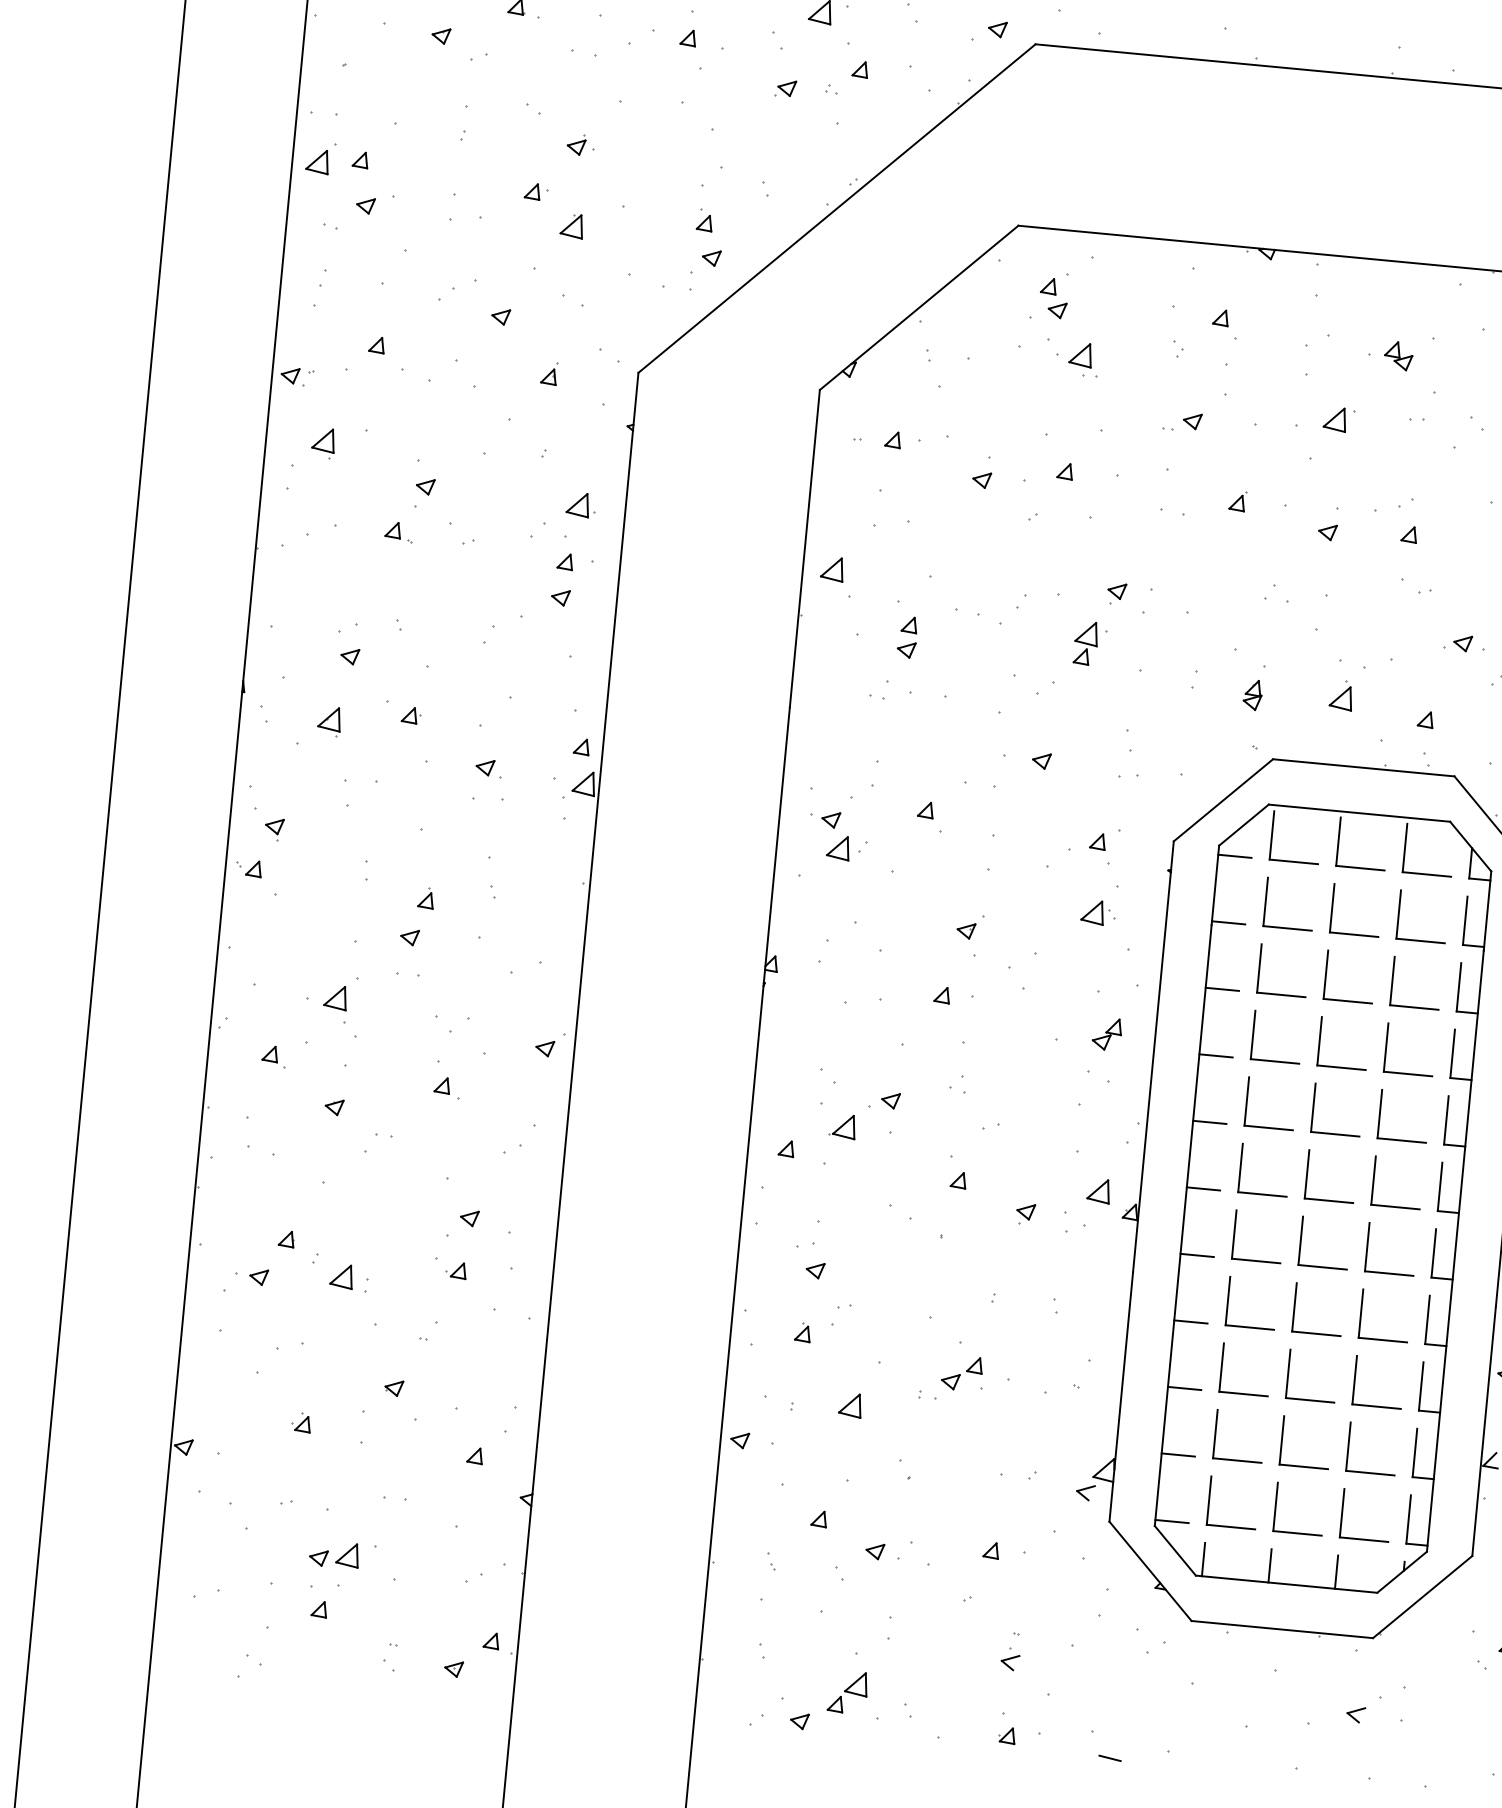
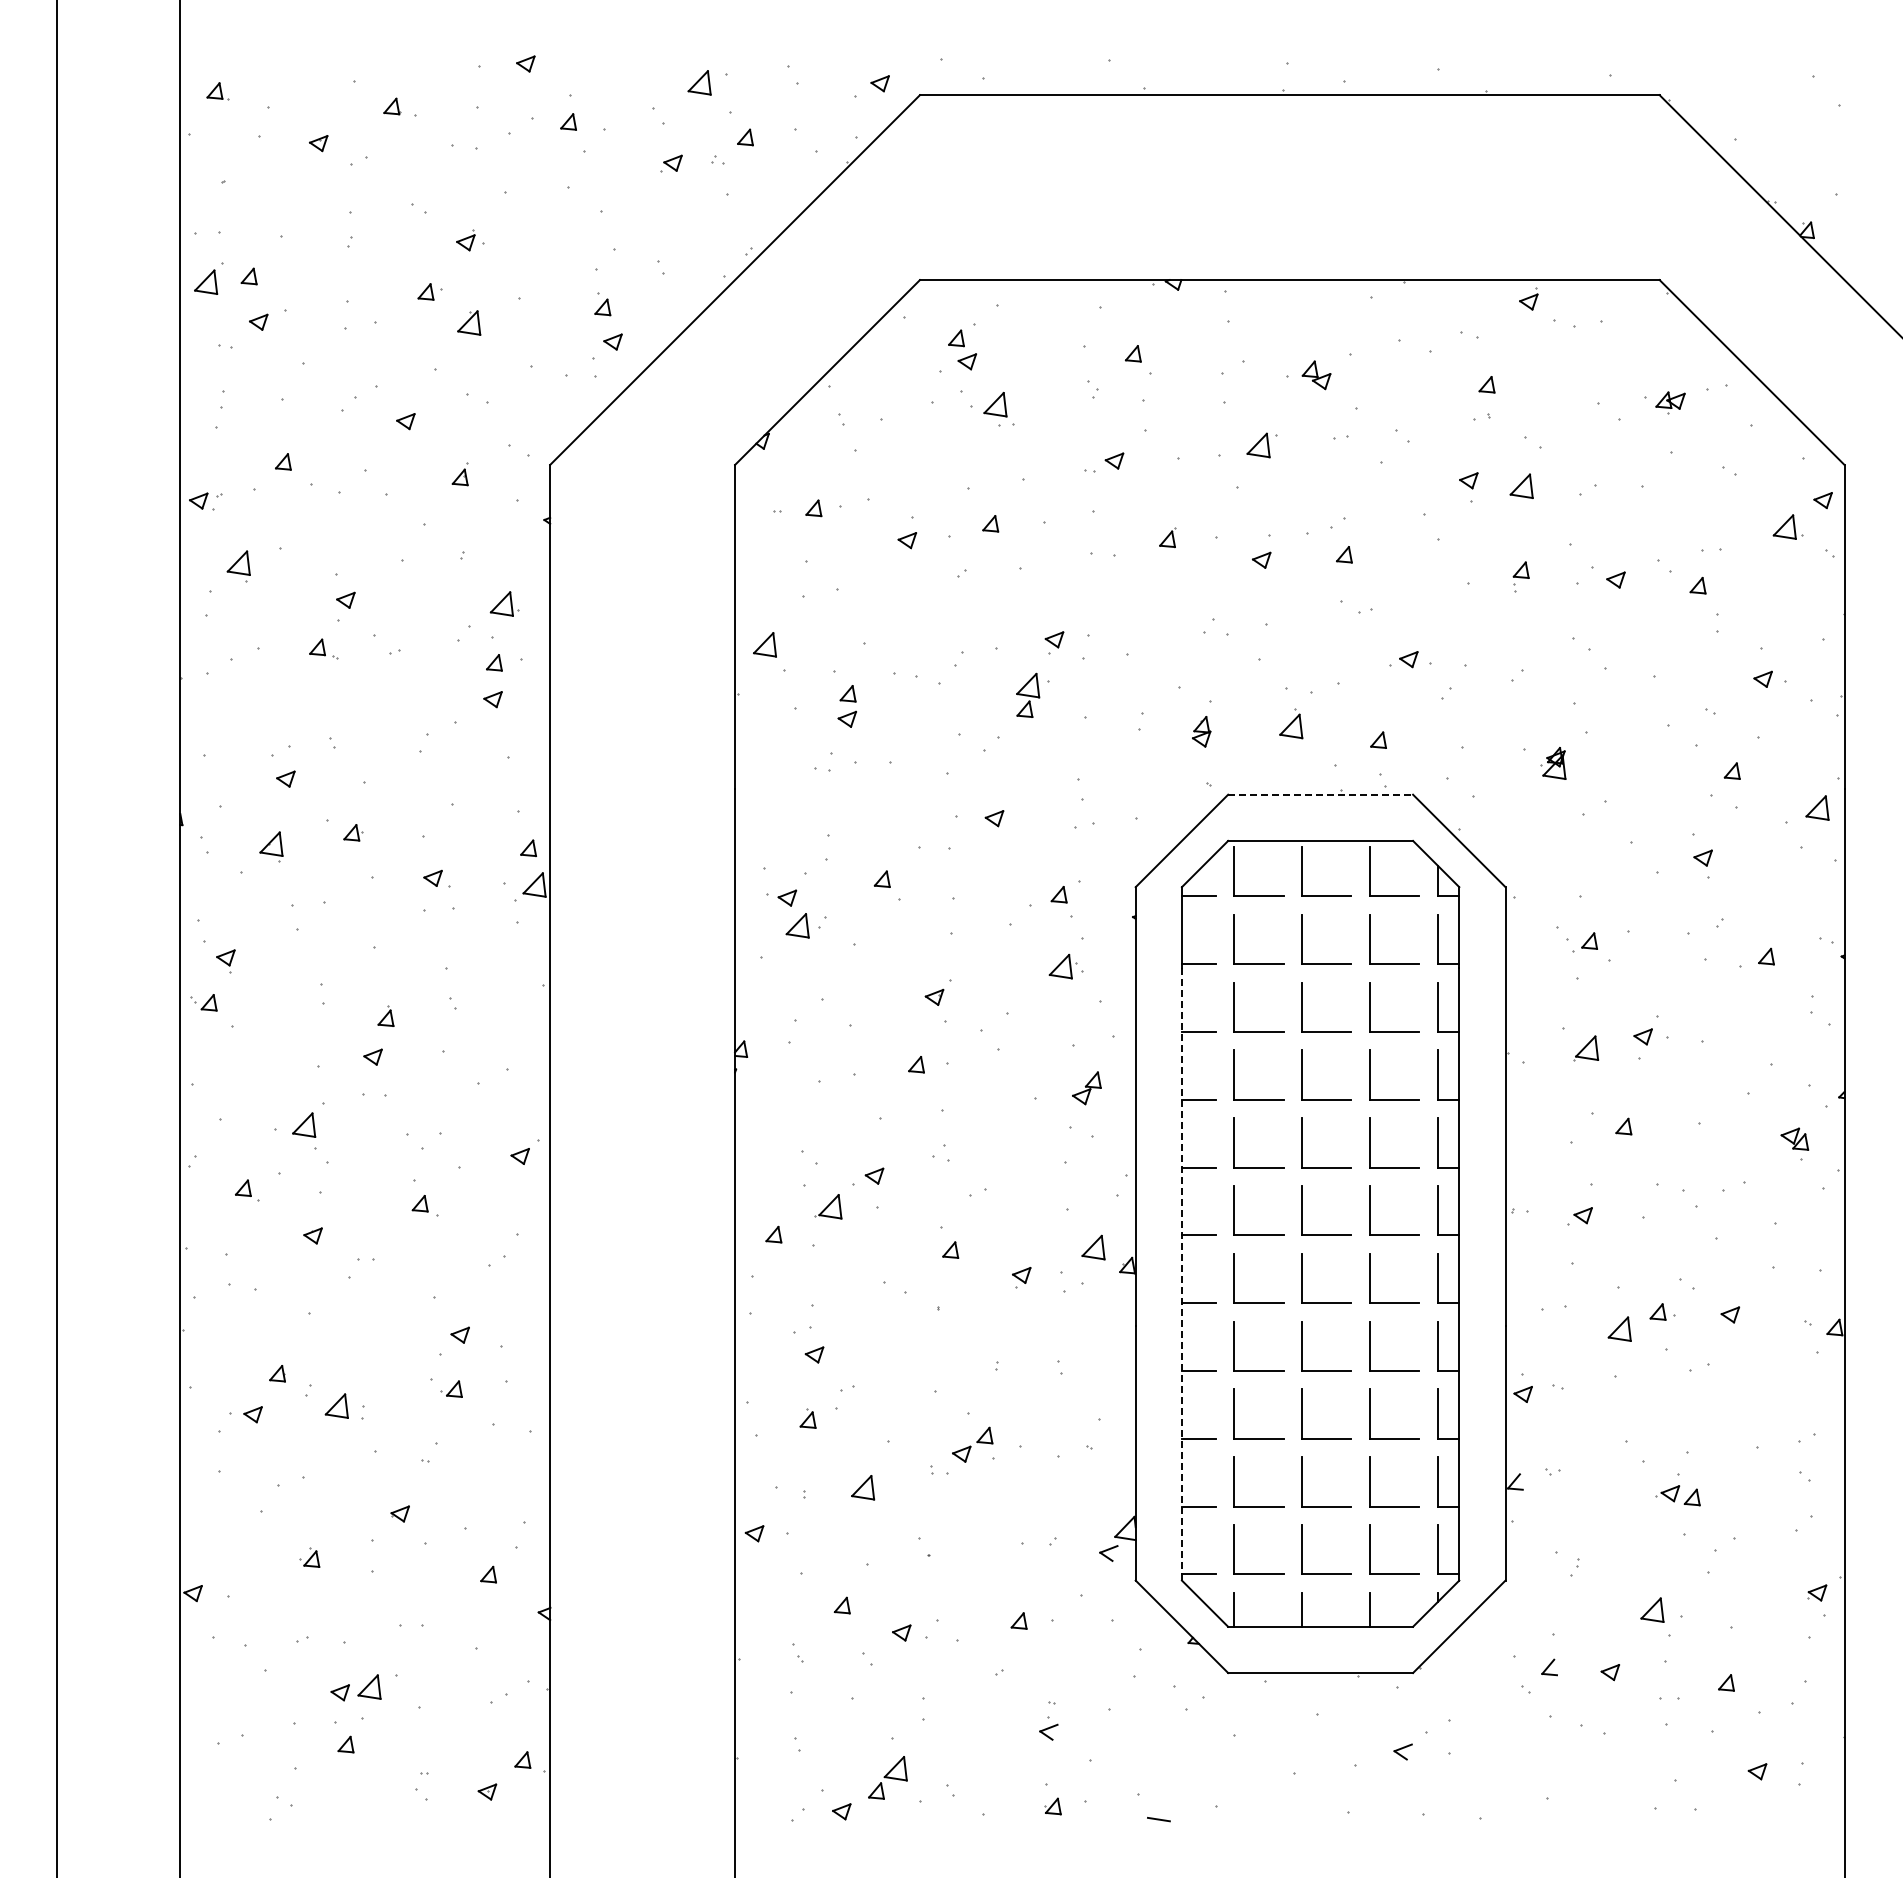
line: (1364, 767) -> (1321, 794), solid -> dashed
line: (1182, 1225) -> (1181, 1274), solid -> dashed

